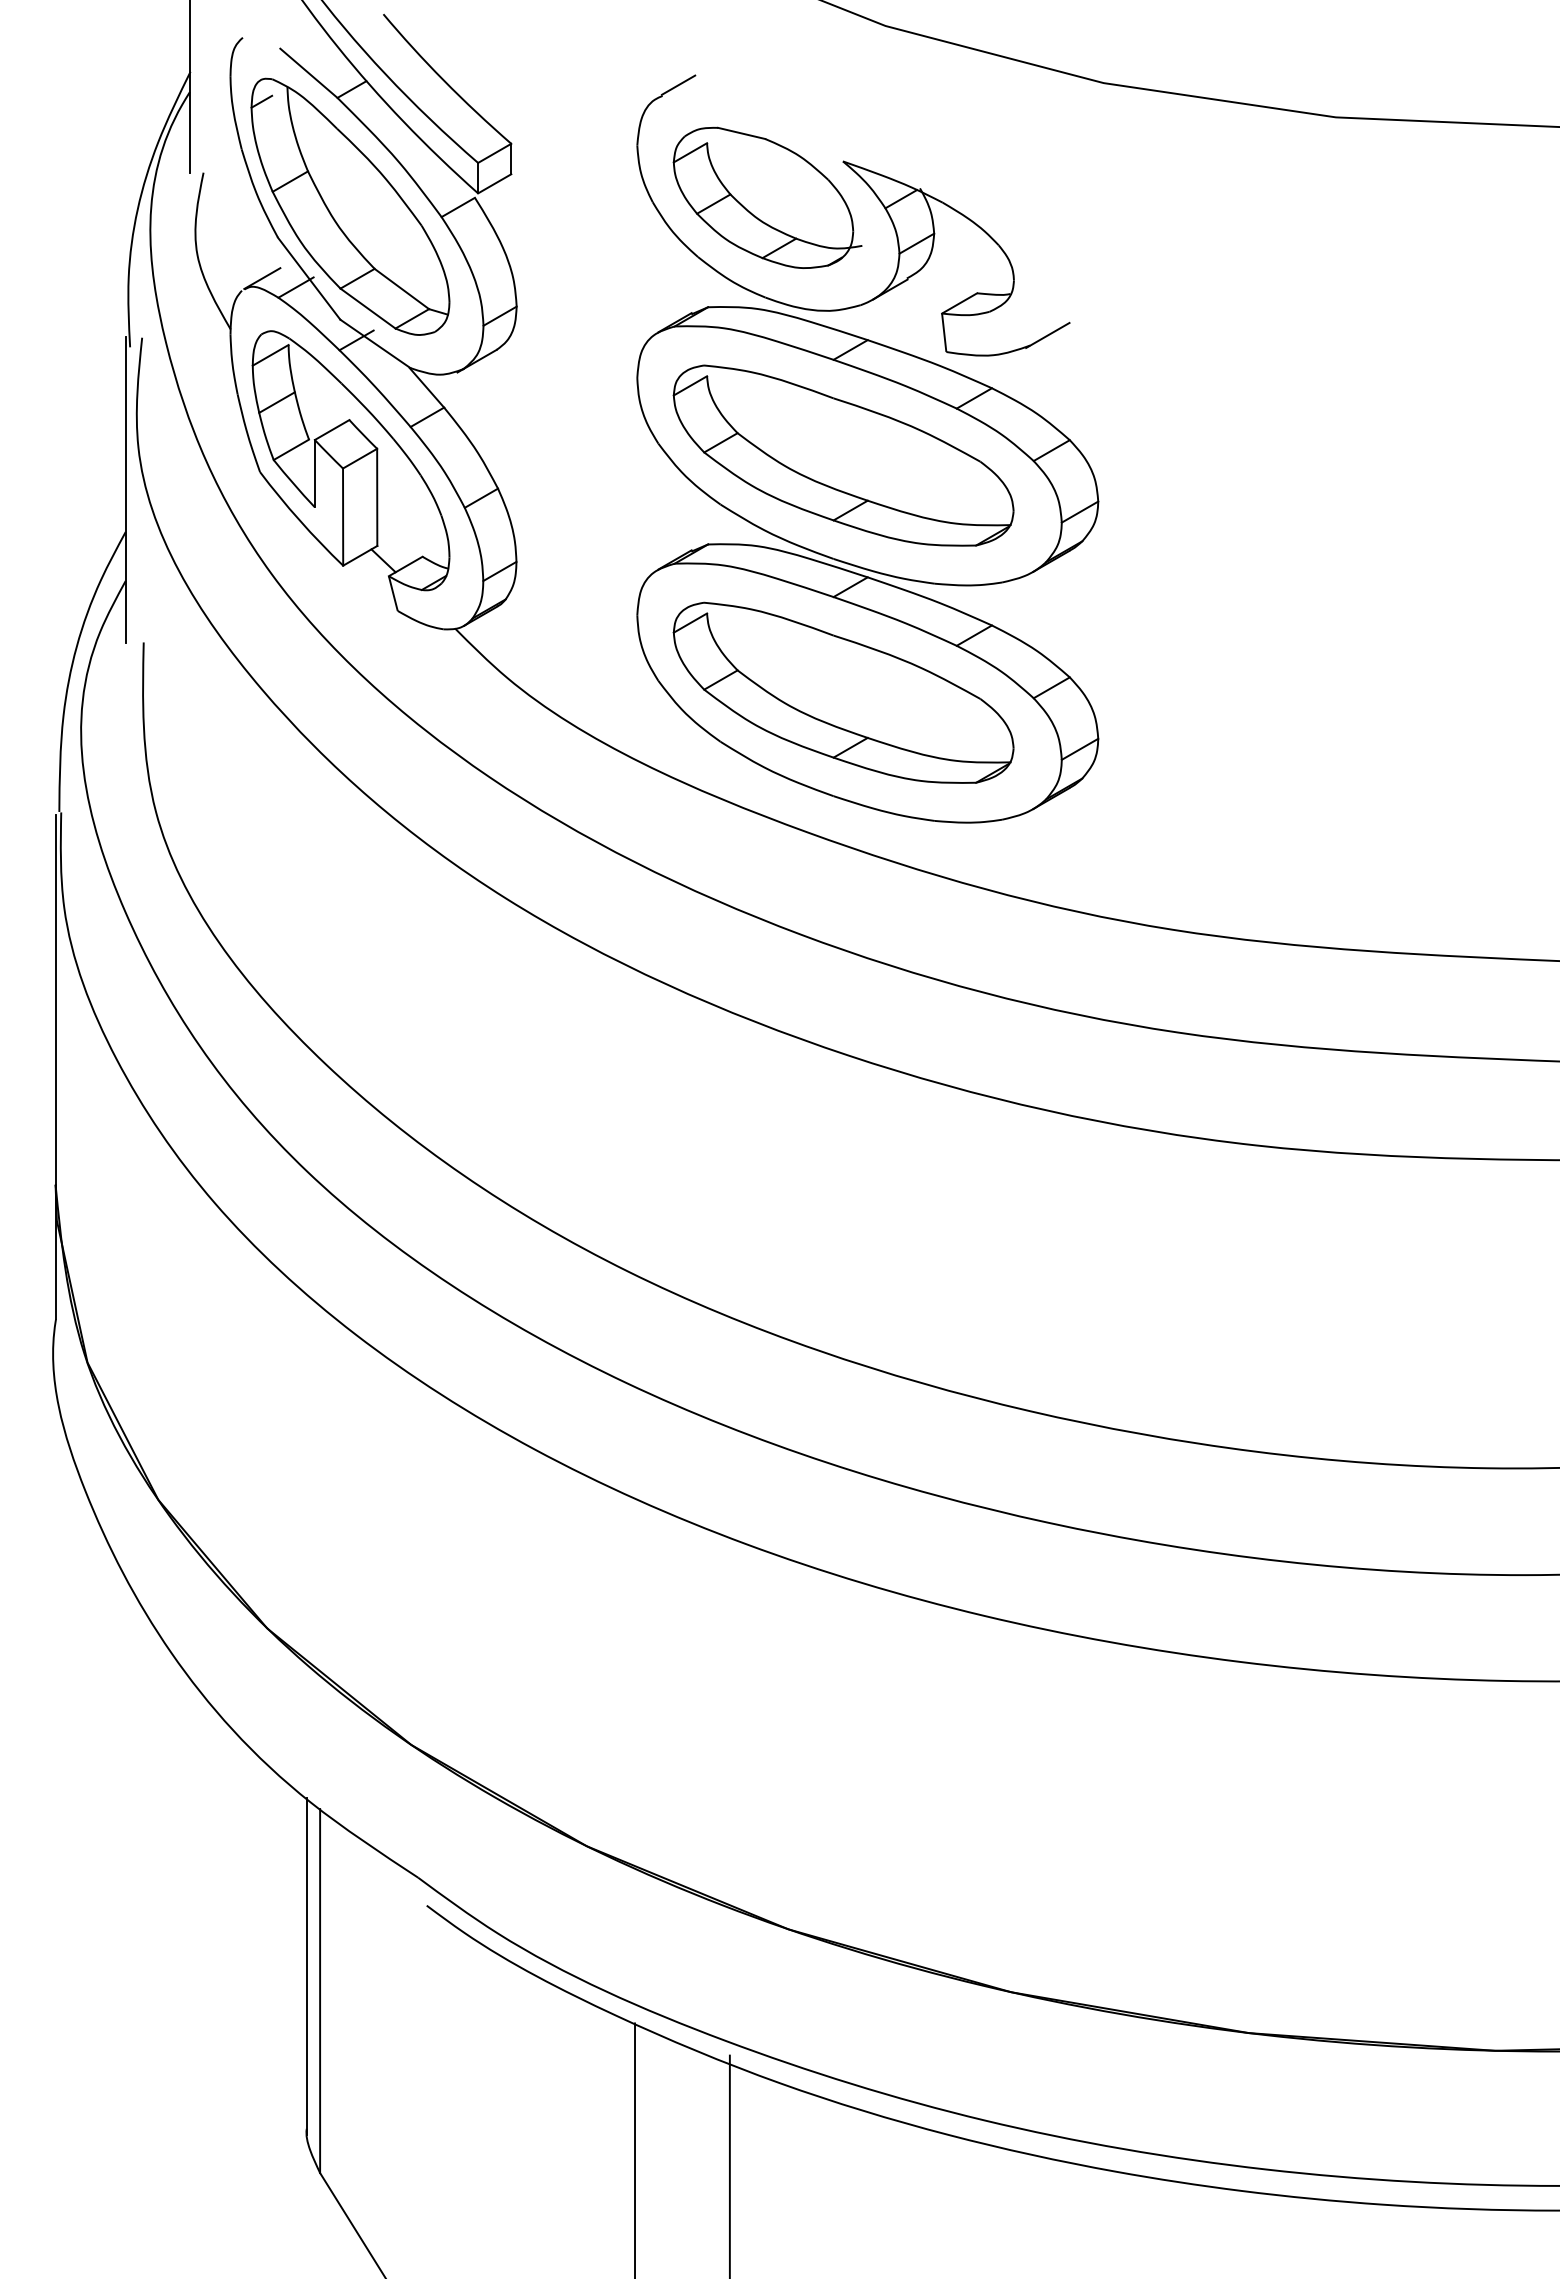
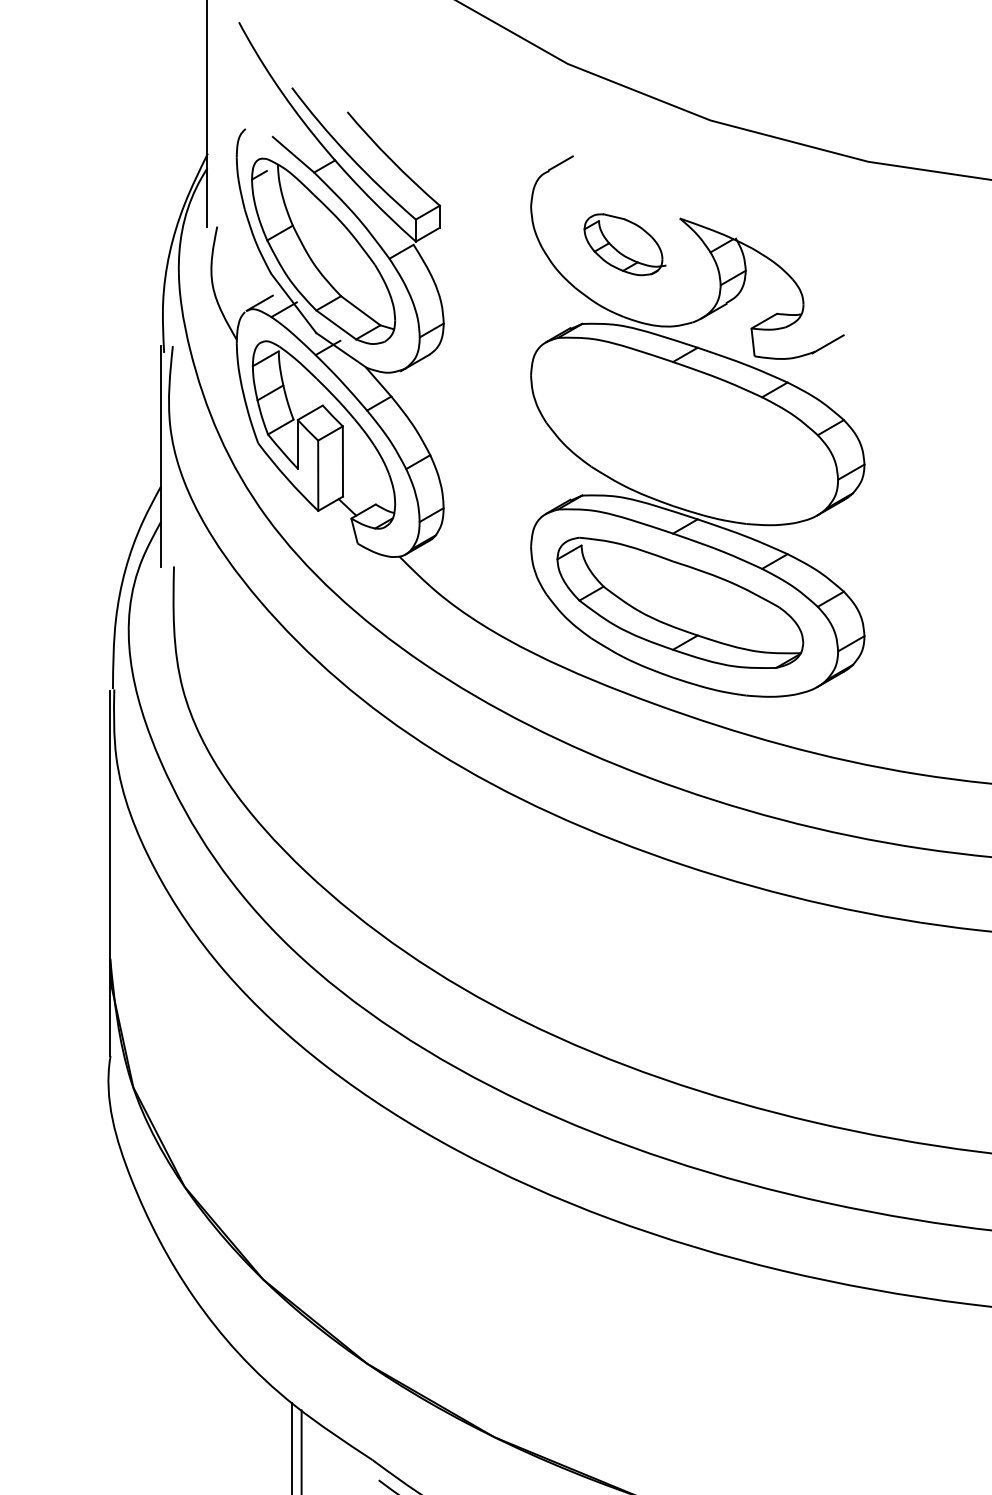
part: (767, 197) -> (625, 244), size x0.6
part: (843, 455) -> (680, 431), removed

